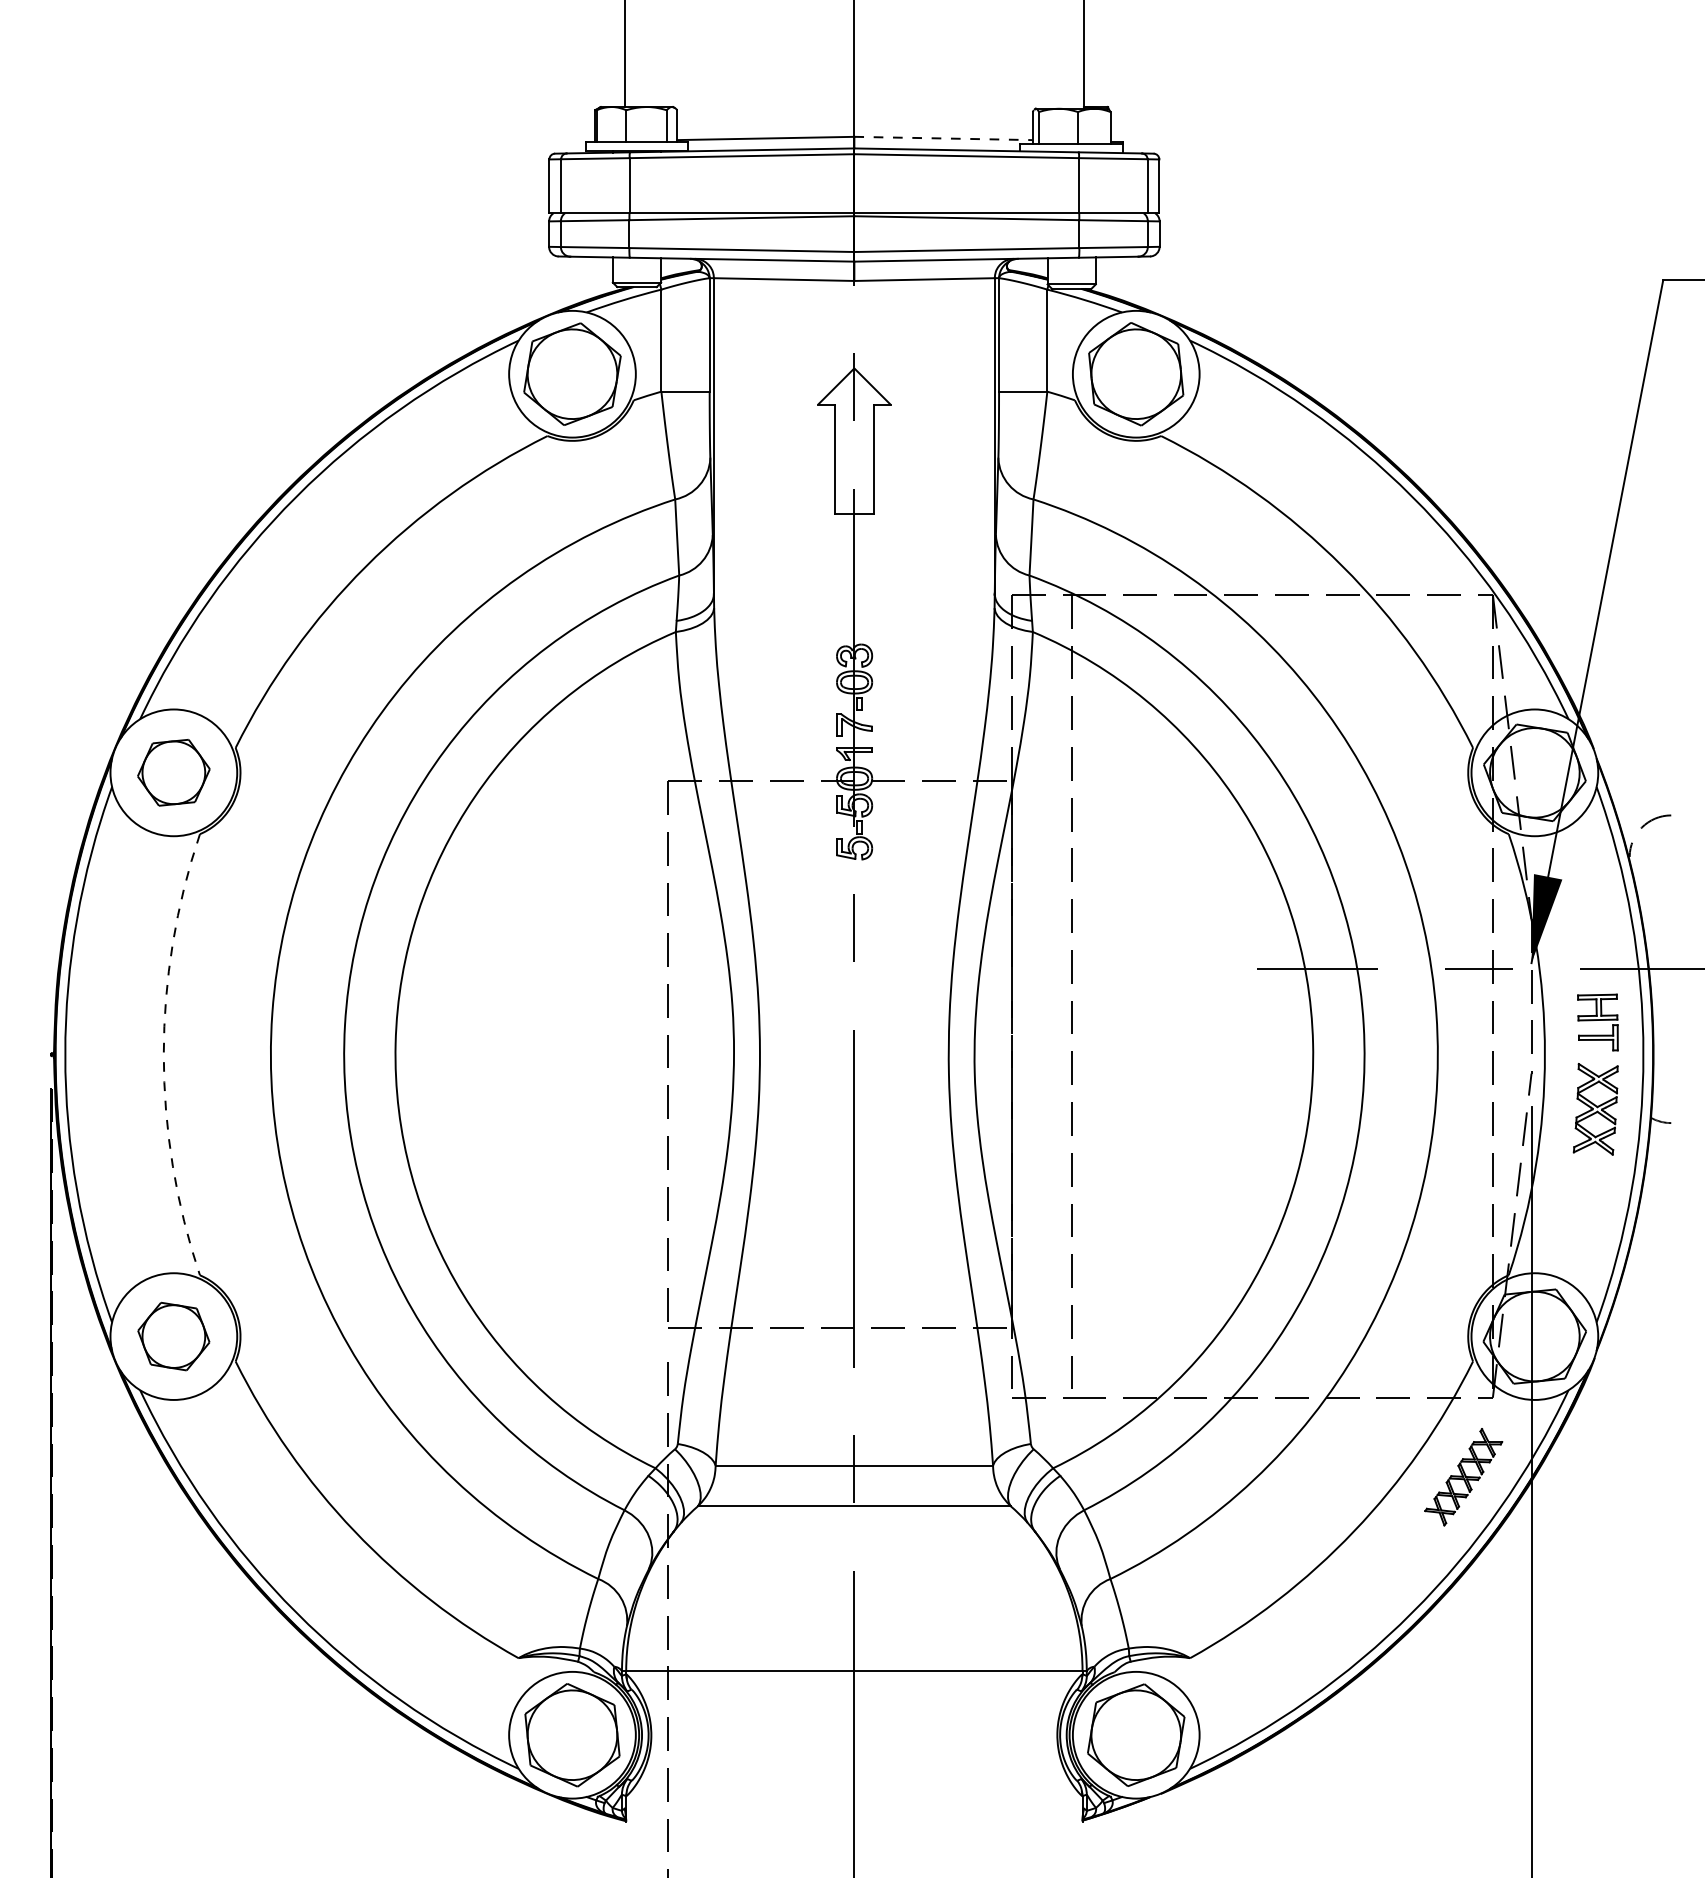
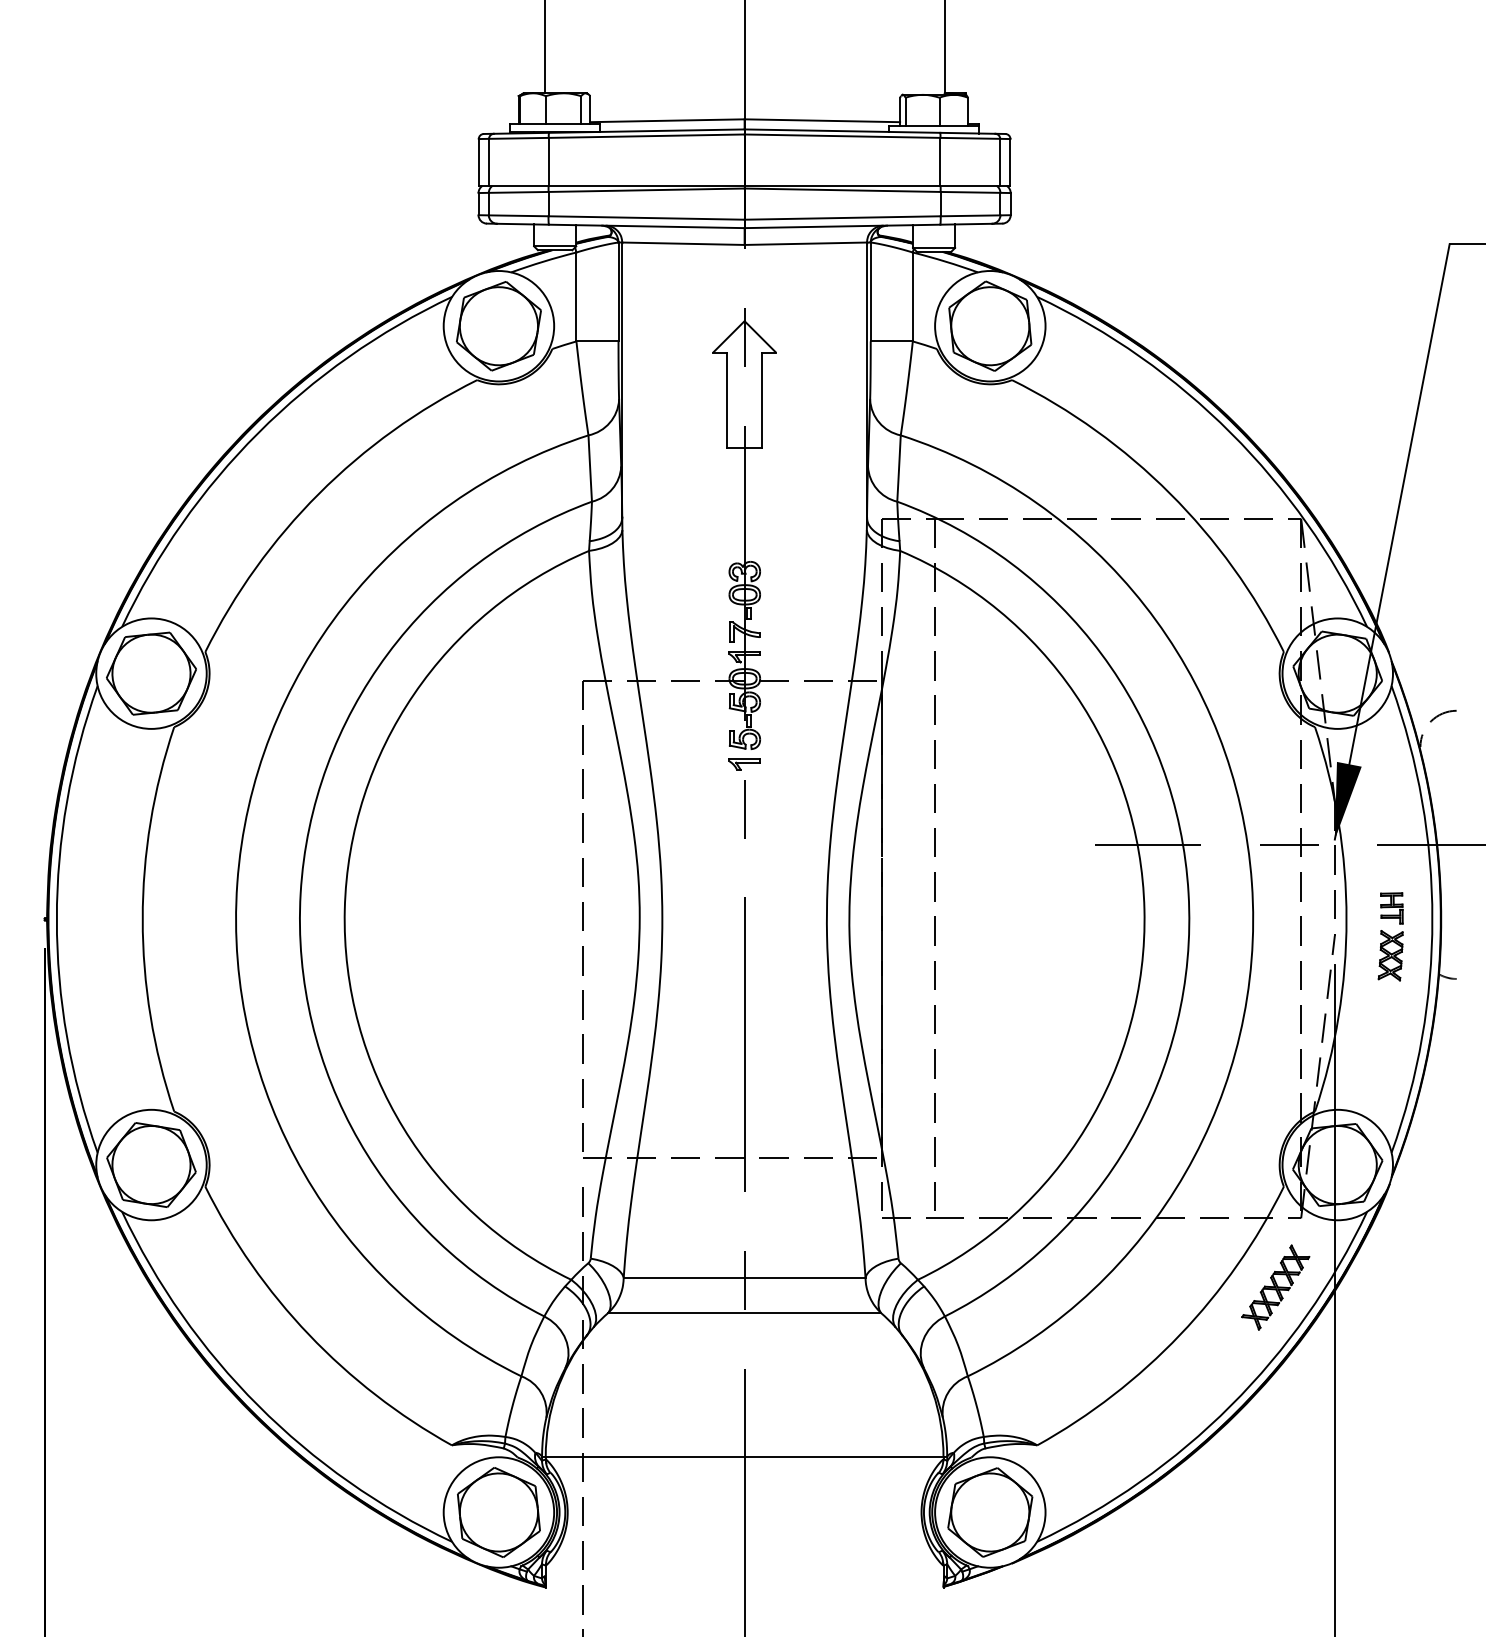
line: (943, 138) -> (822, 120), dashed -> solid
part: (173, 772) -> (151, 673), size x1.43
part: (854, 877) -> (744, 764), added
arc: (163, 1054) -> (142, 919), dashed -> solid
part: (1595, 1074) -> (1390, 936), size x0.62
part: (173, 1335) -> (151, 1164), size x1.43

